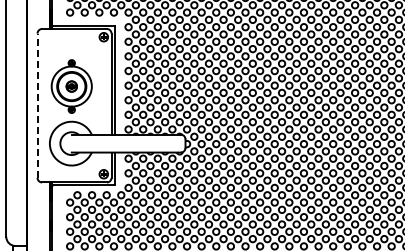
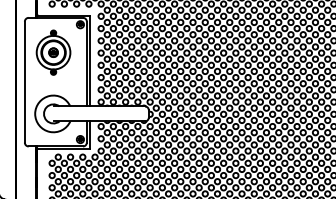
part: (71, 86) -> (53, 52), moved
line: (37, 105) -> (24, 81), dashed -> solid

